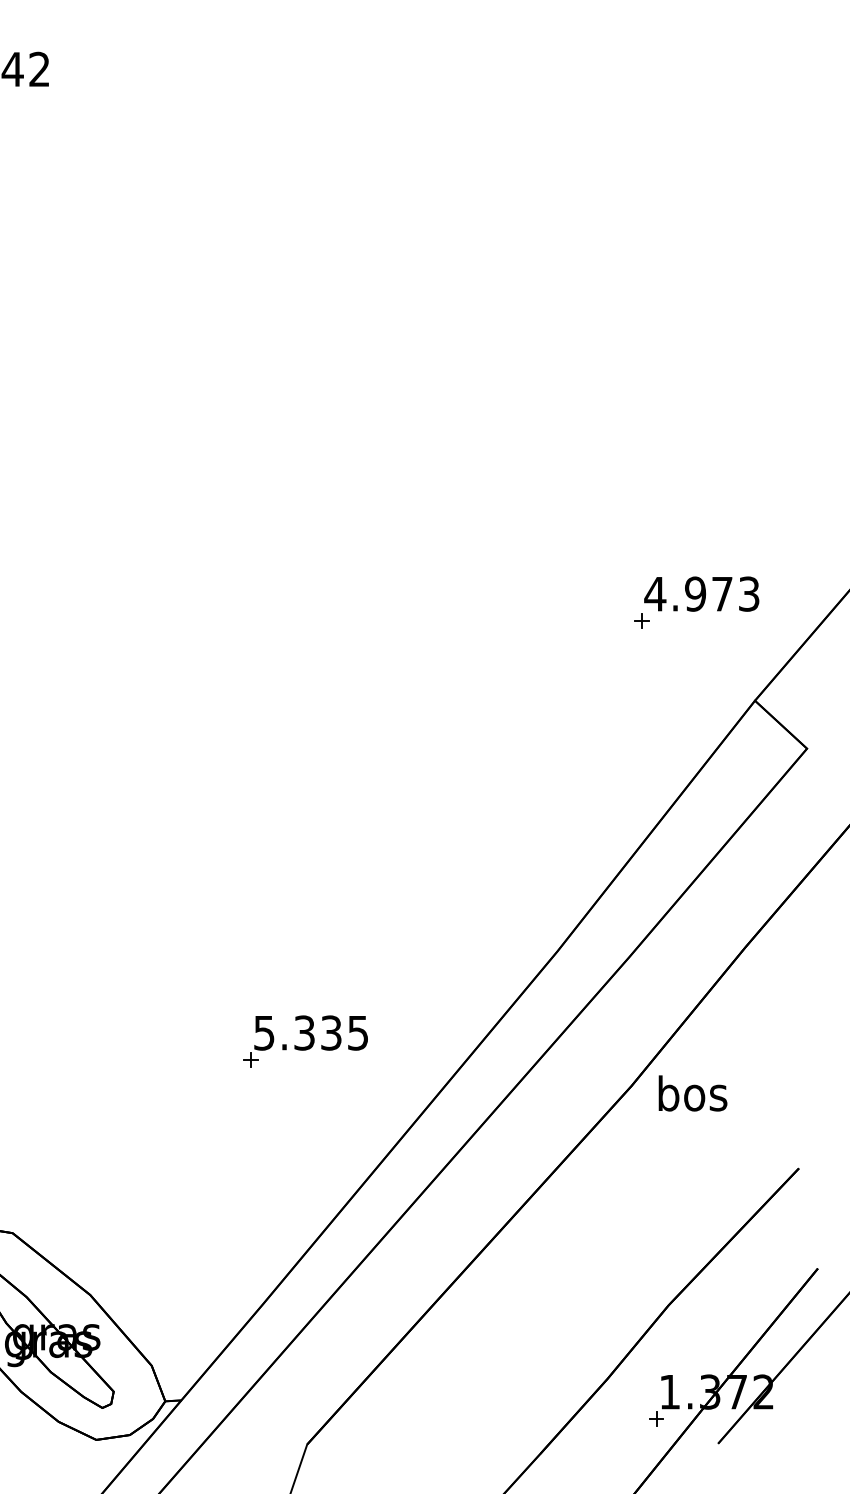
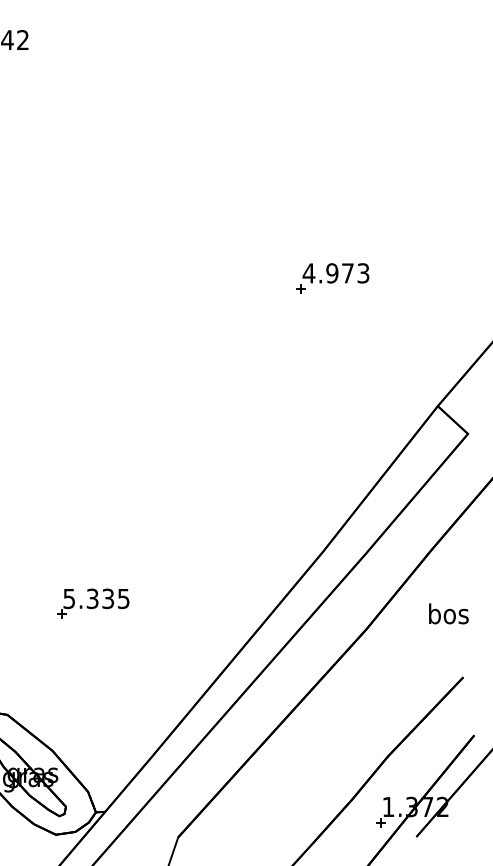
part: (695, 602) -> (332, 278), moved
part: (305, 1041) -> (93, 603), moved
text: (692, 1092) -> (448, 613), moved

